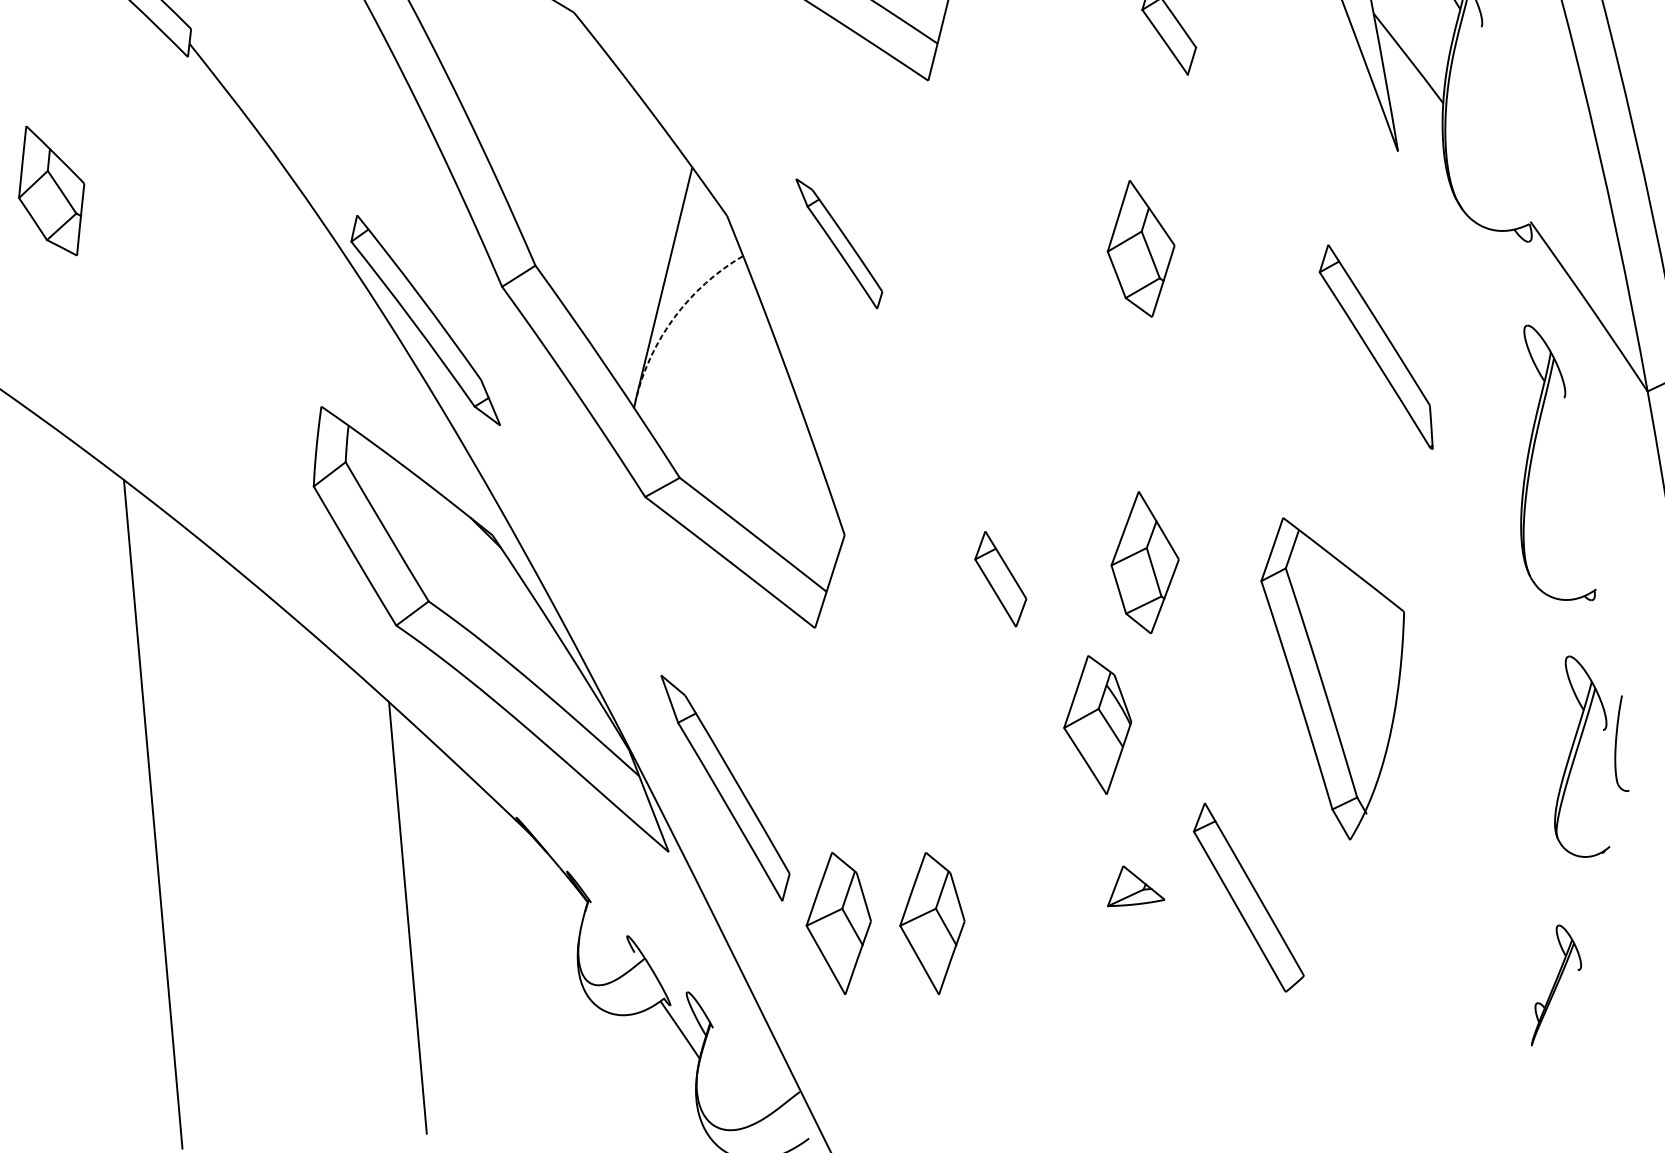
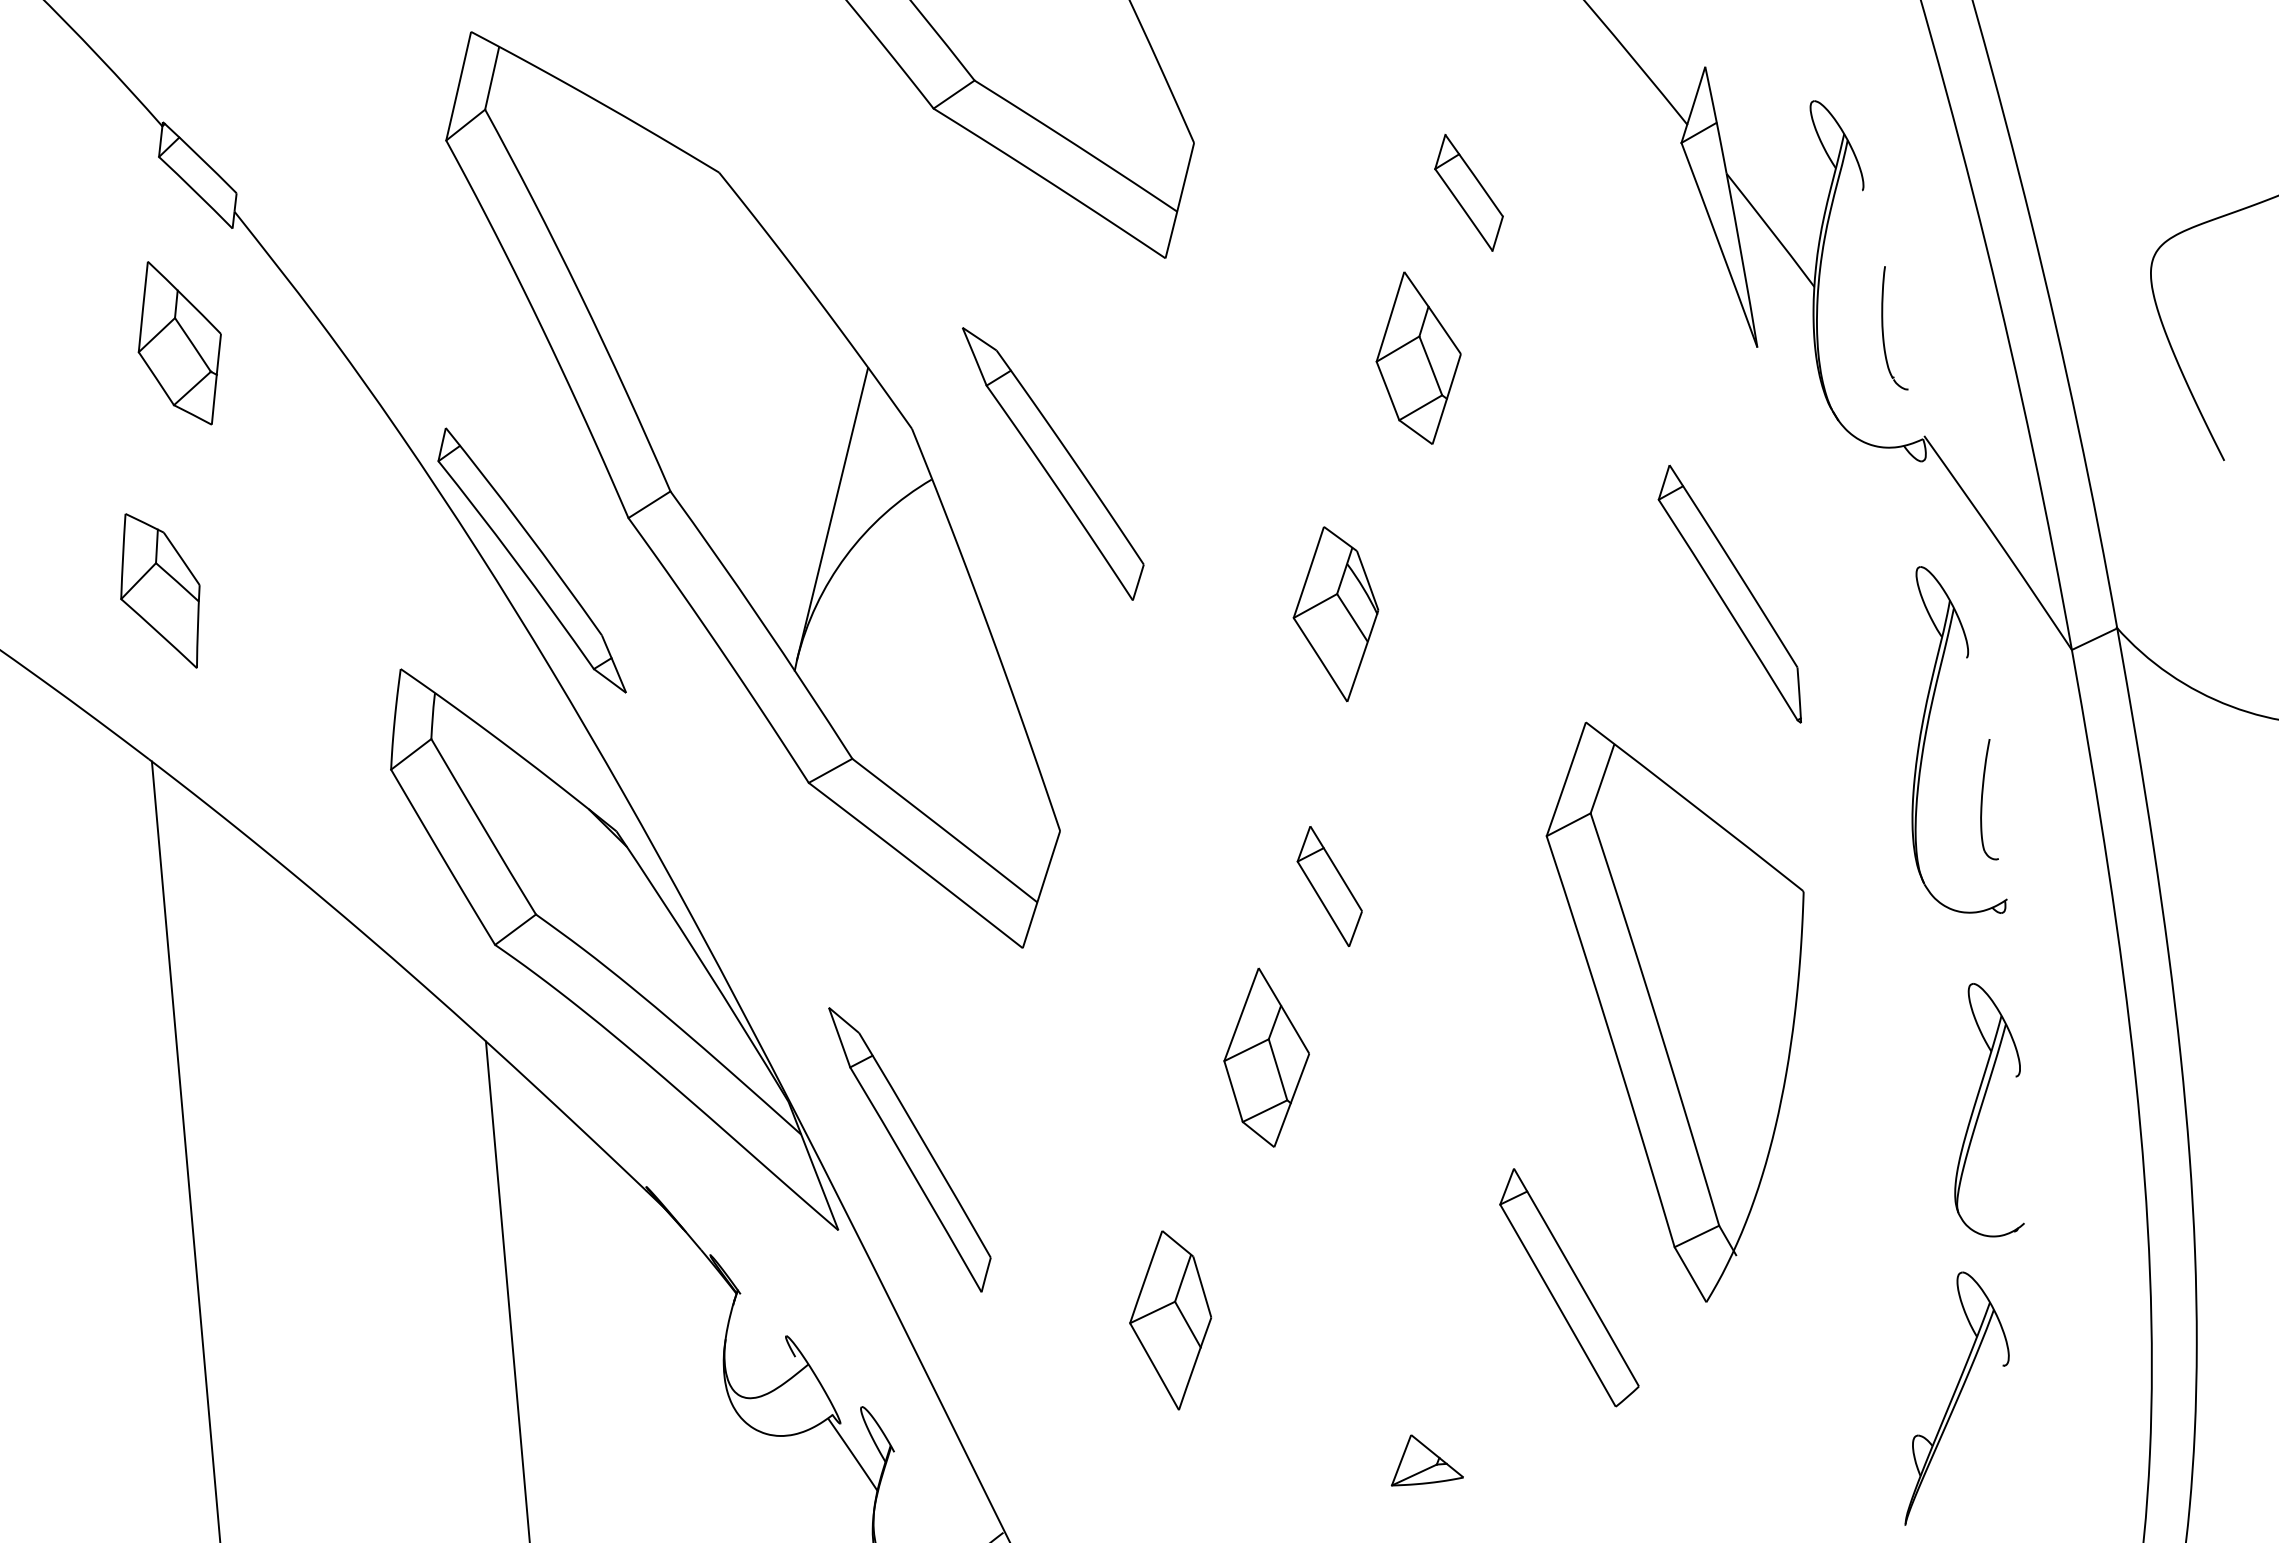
part: (1498, 136) -> (1883, 328), added
part: (51, 191) -> (179, 343), moved
part: (839, 243) -> (1053, 463), size x1.67
part: (1141, 248) -> (1418, 357), moved
arc: (675, 317) -> (846, 556), dashed -> solid
part: (130, 344) -> (160, 590), added
part: (1144, 562) -> (1266, 1057), moved
part: (1000, 579) -> (1329, 886), moved
part: (1332, 678) -> (1674, 1011), size x1.43
part: (1097, 725) -> (1335, 614), moved
part: (1616, 743) -> (1982, 799), moved
part: (1135, 886) -> (1426, 1460), moved
part: (838, 923) -> (1052, 1320), removed
part: (1556, 985) -> (1956, 1398), size x1.67

